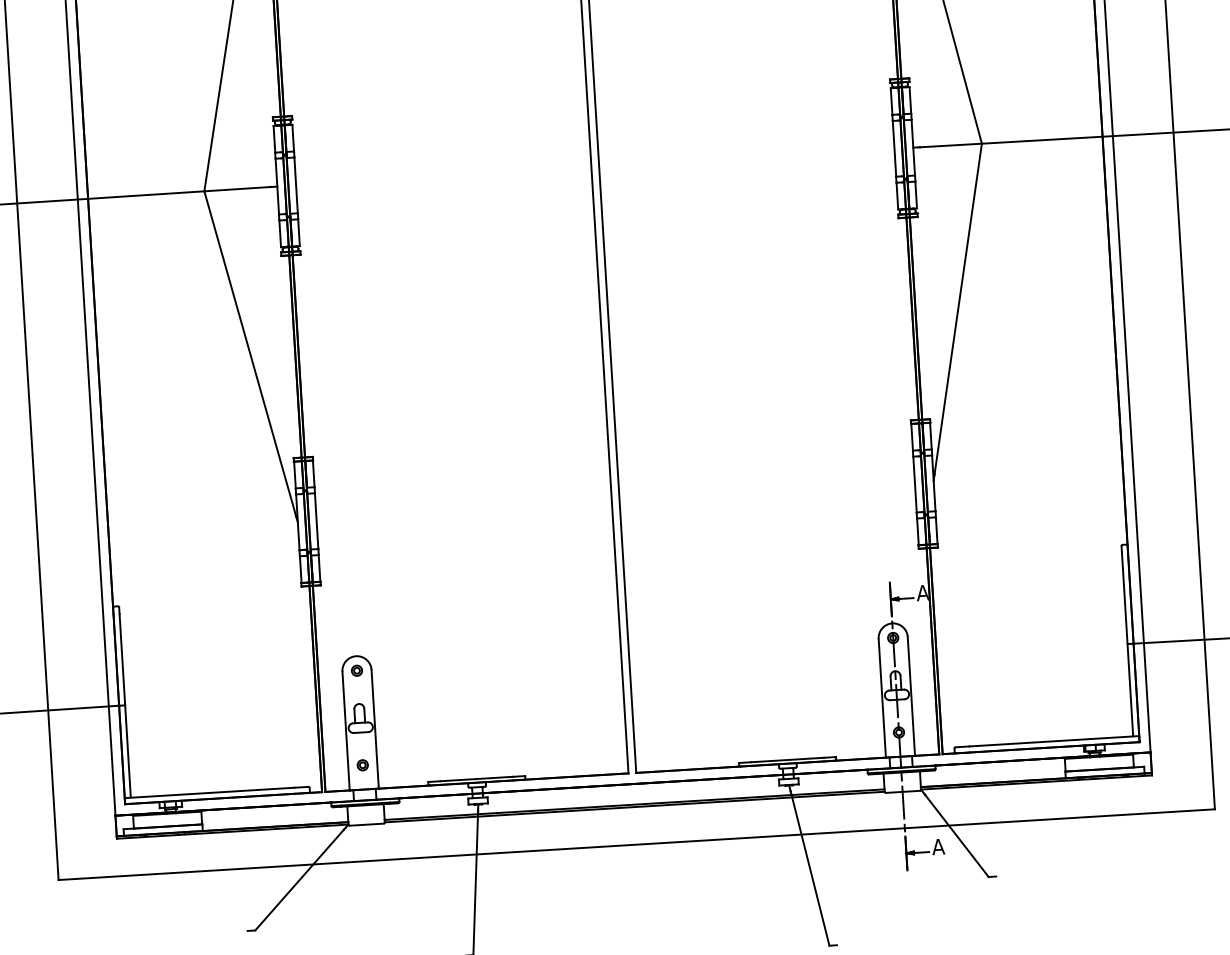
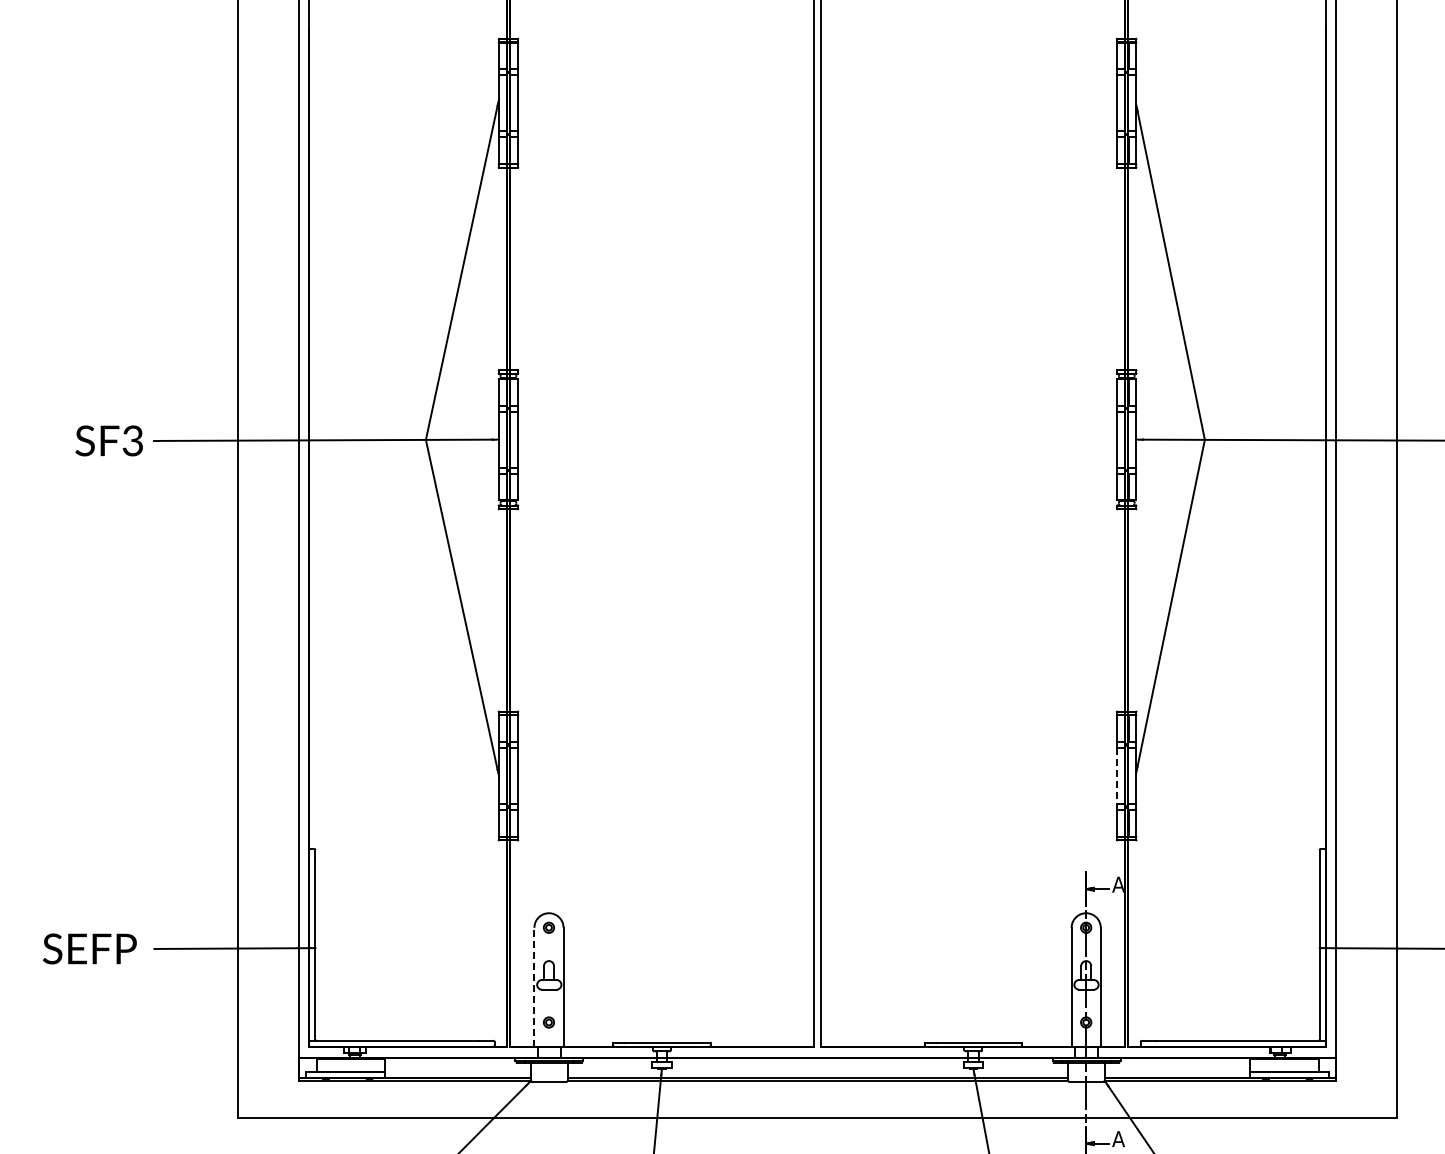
line: (915, 485) -> (1117, 776), solid -> dashed
line: (346, 731) -> (534, 987), solid -> dashed

